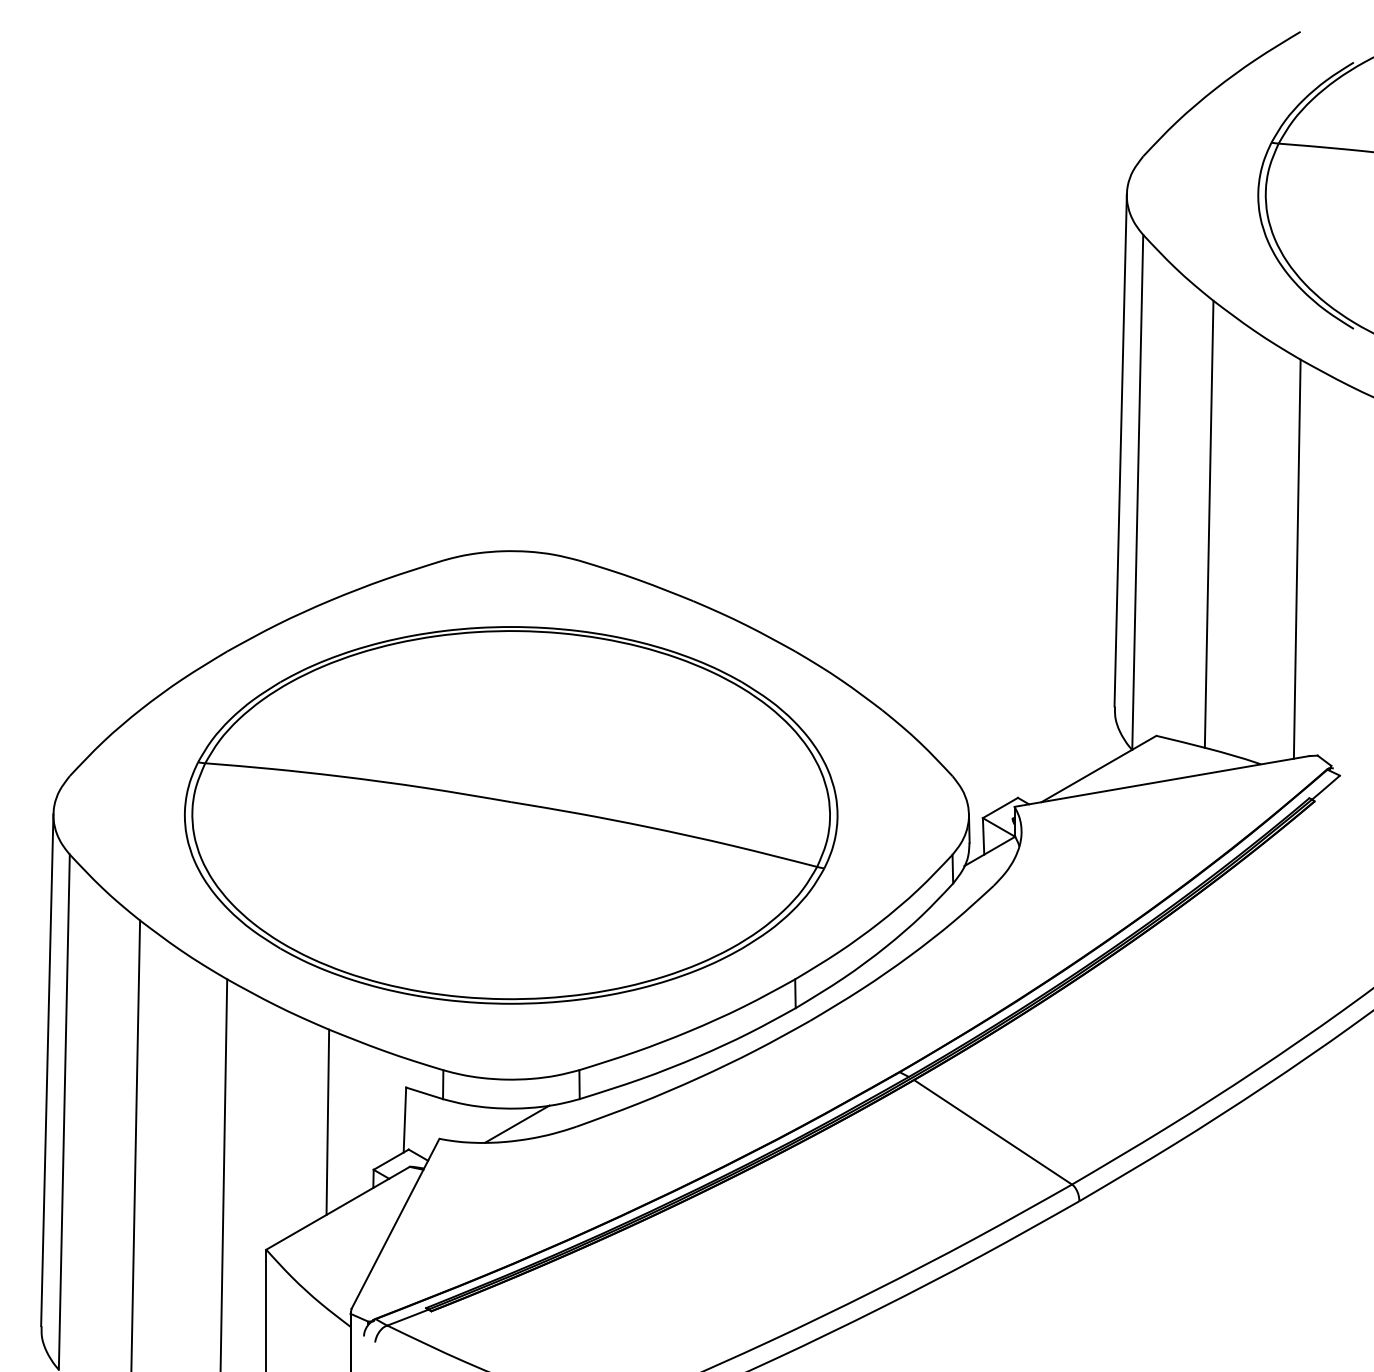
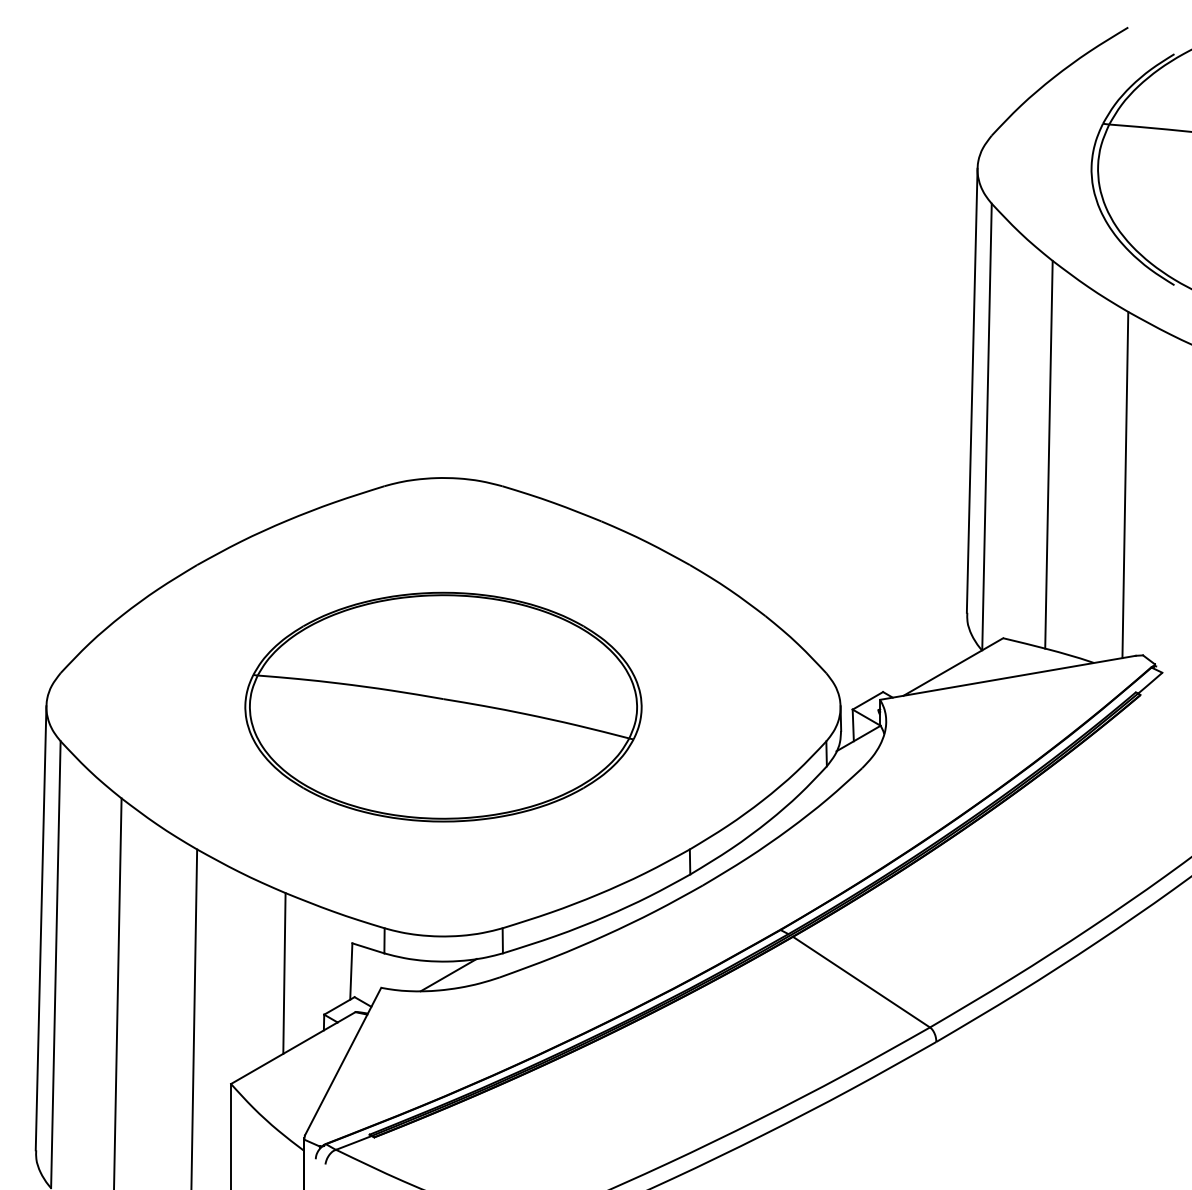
part: (511, 814) -> (443, 706), size x0.7

